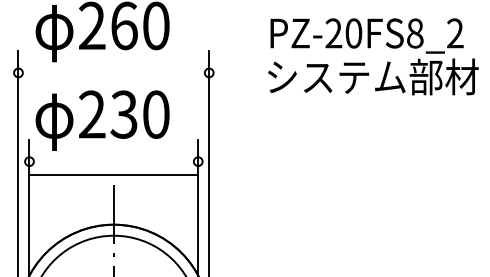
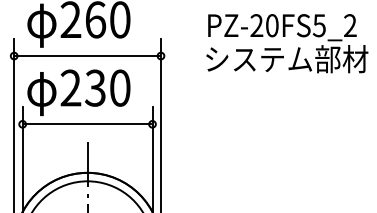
text: (413, 33) -> (318, 25), PZ-20FS8_2 -> PZ-20FS5_2
line: (113, 73) -> (87, 56), added
line: (113, 174) -> (87, 124), moved

